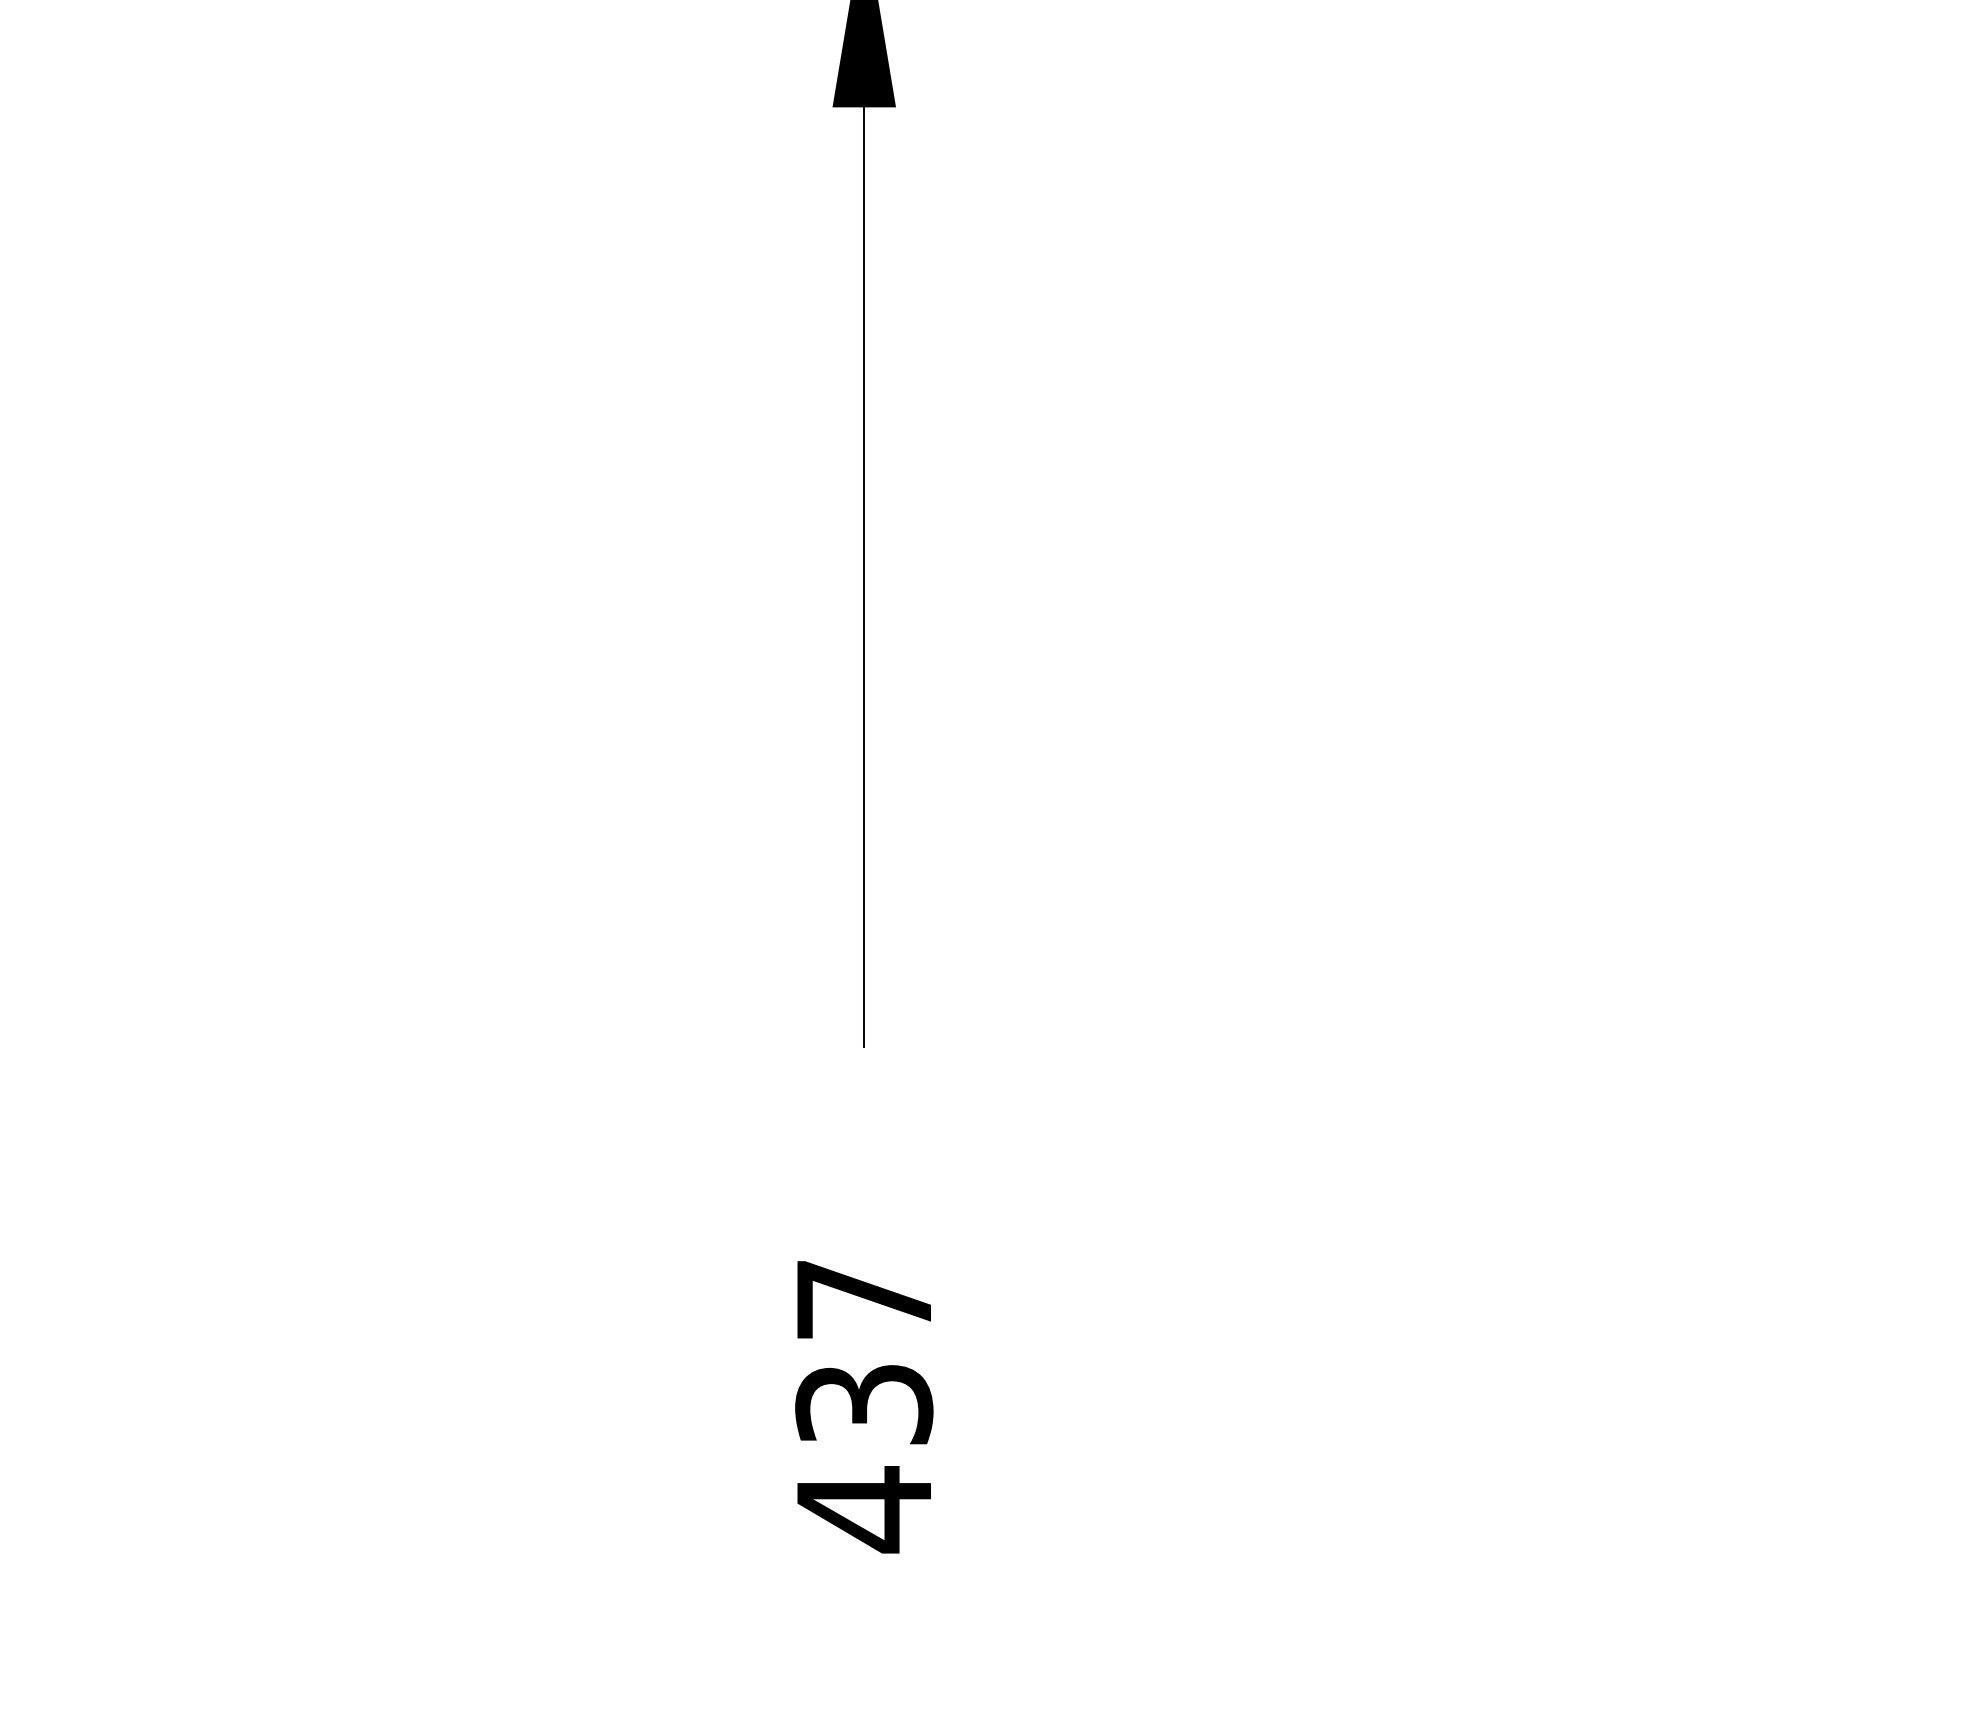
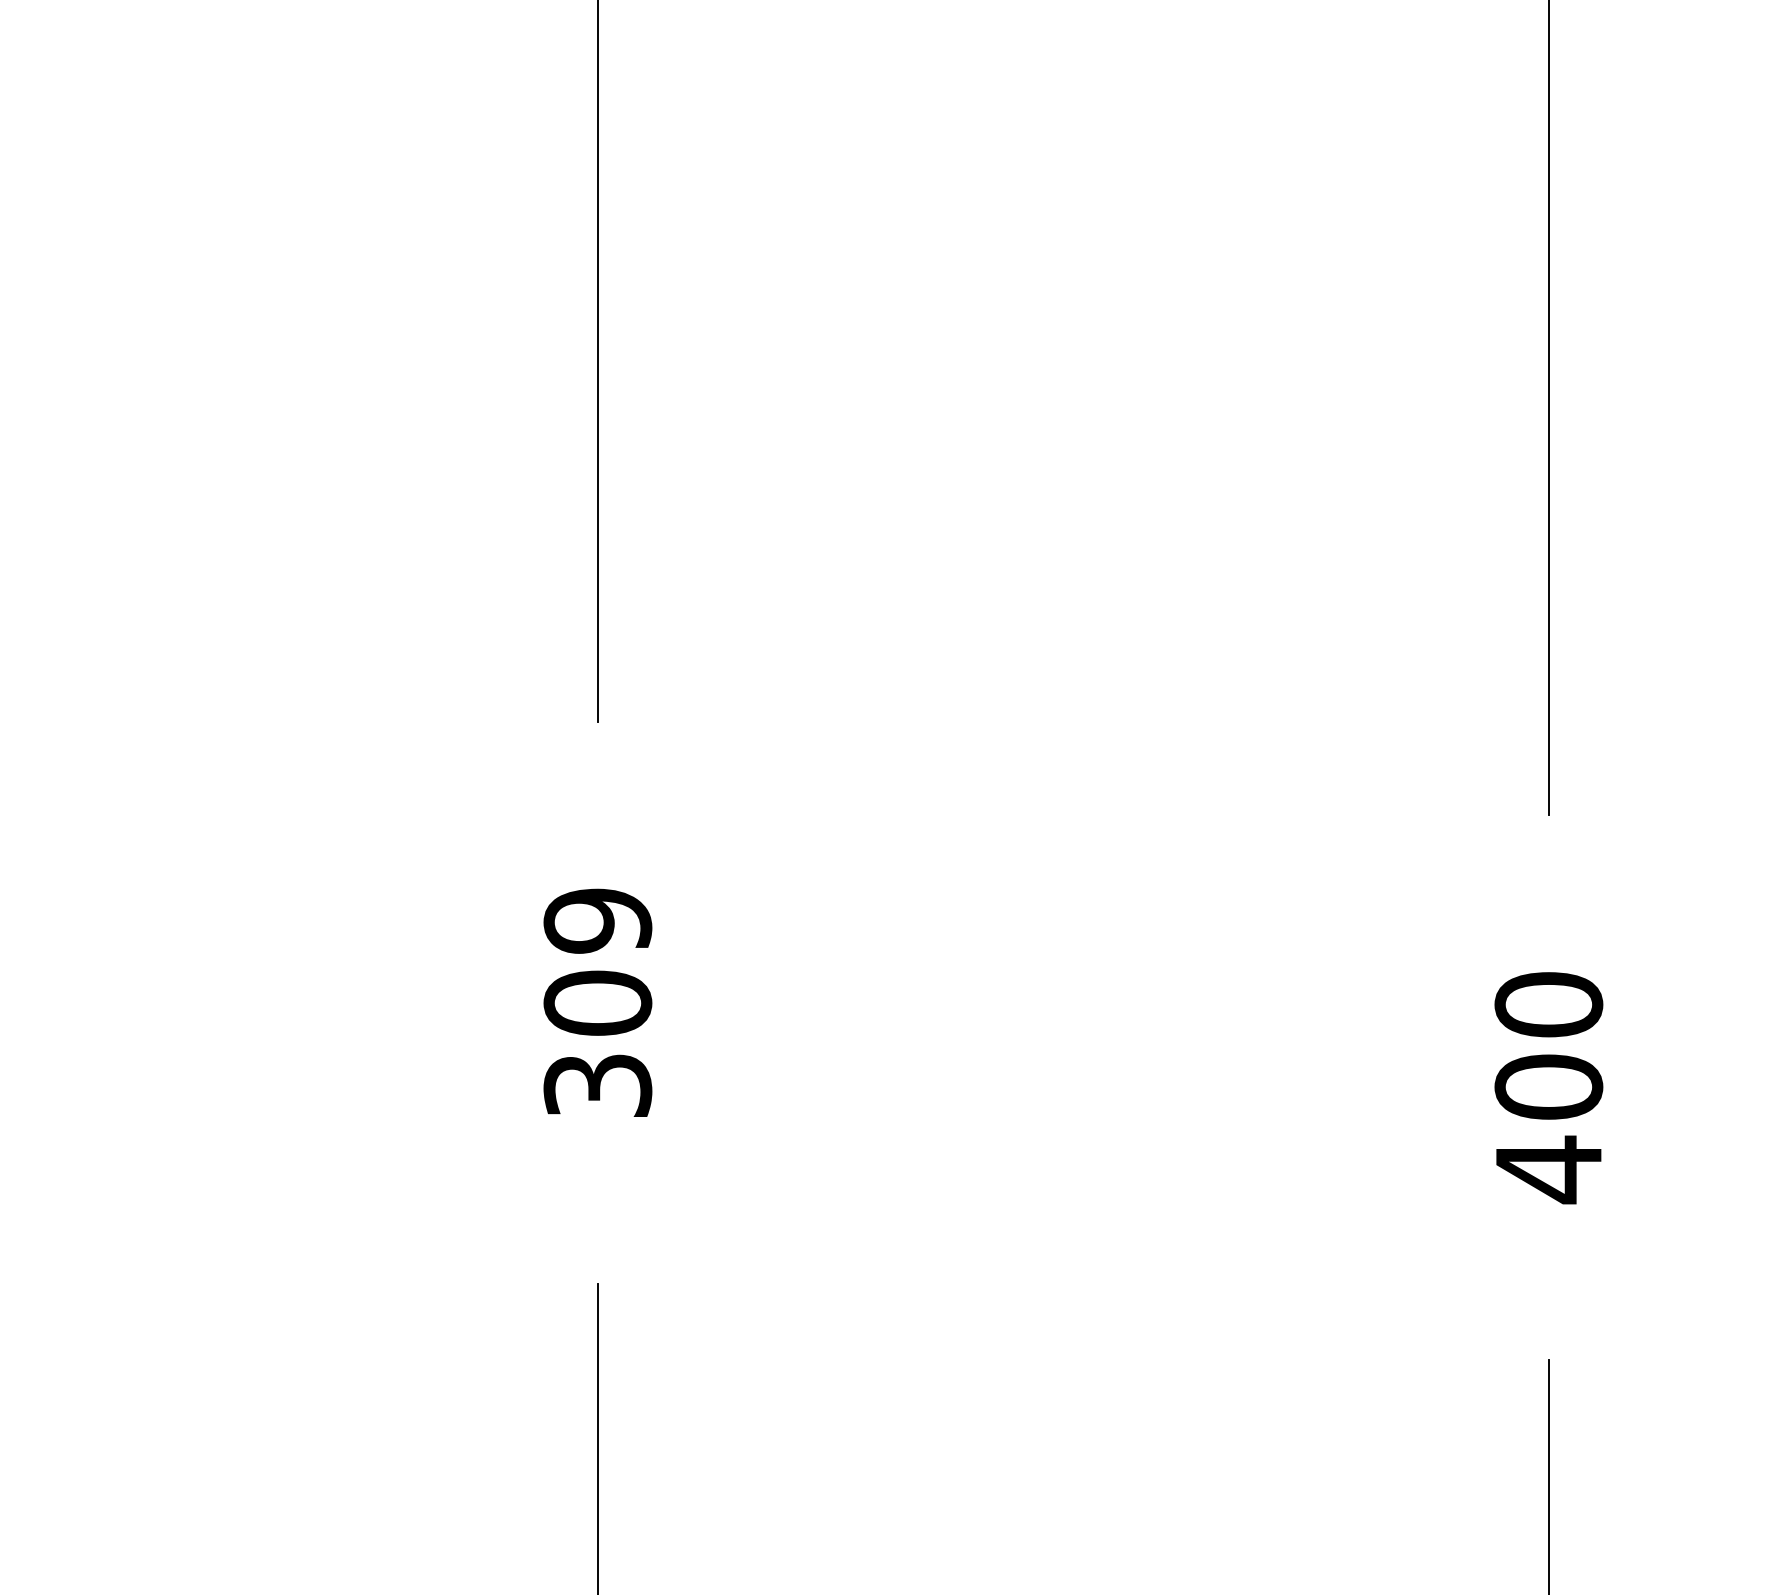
text: (863, 1405) -> (597, 1004), 437 -> 309

